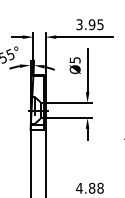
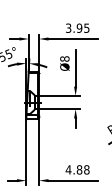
text: (74, 59) -> (64, 58), Ø5 -> Ø8

